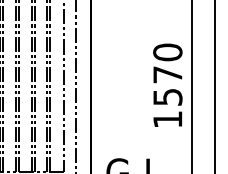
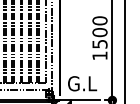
text: (166, 74) -> (99, 32), 1570 -> 1500

